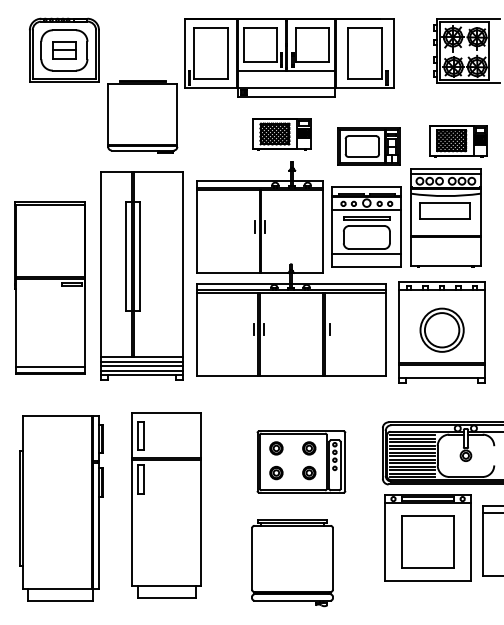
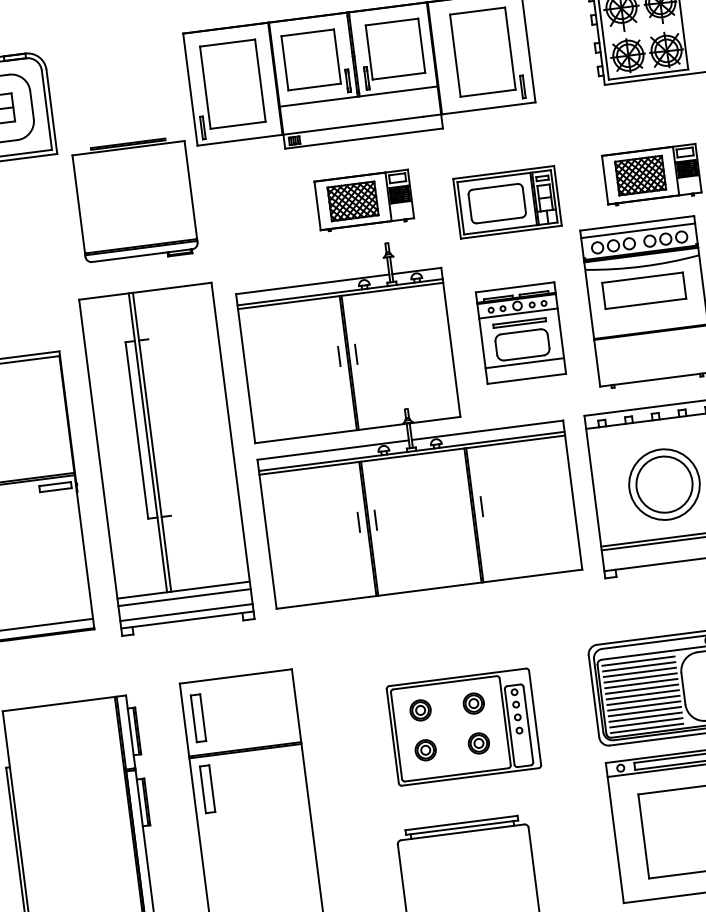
part: (366, 226) -> (520, 332), size x0.7
line: (139, 255) -> (158, 426), removed
line: (141, 366) -> (185, 605), removed

